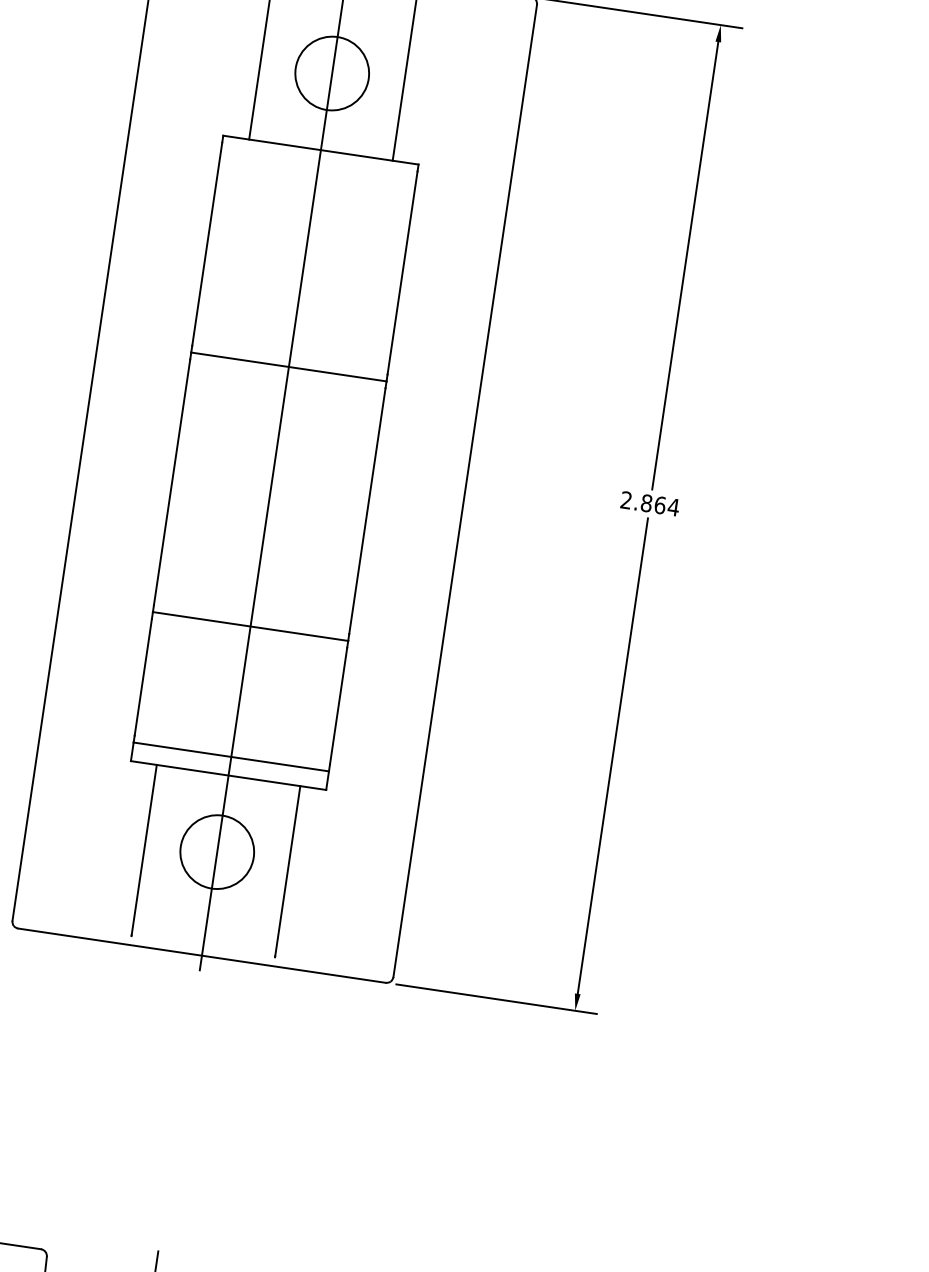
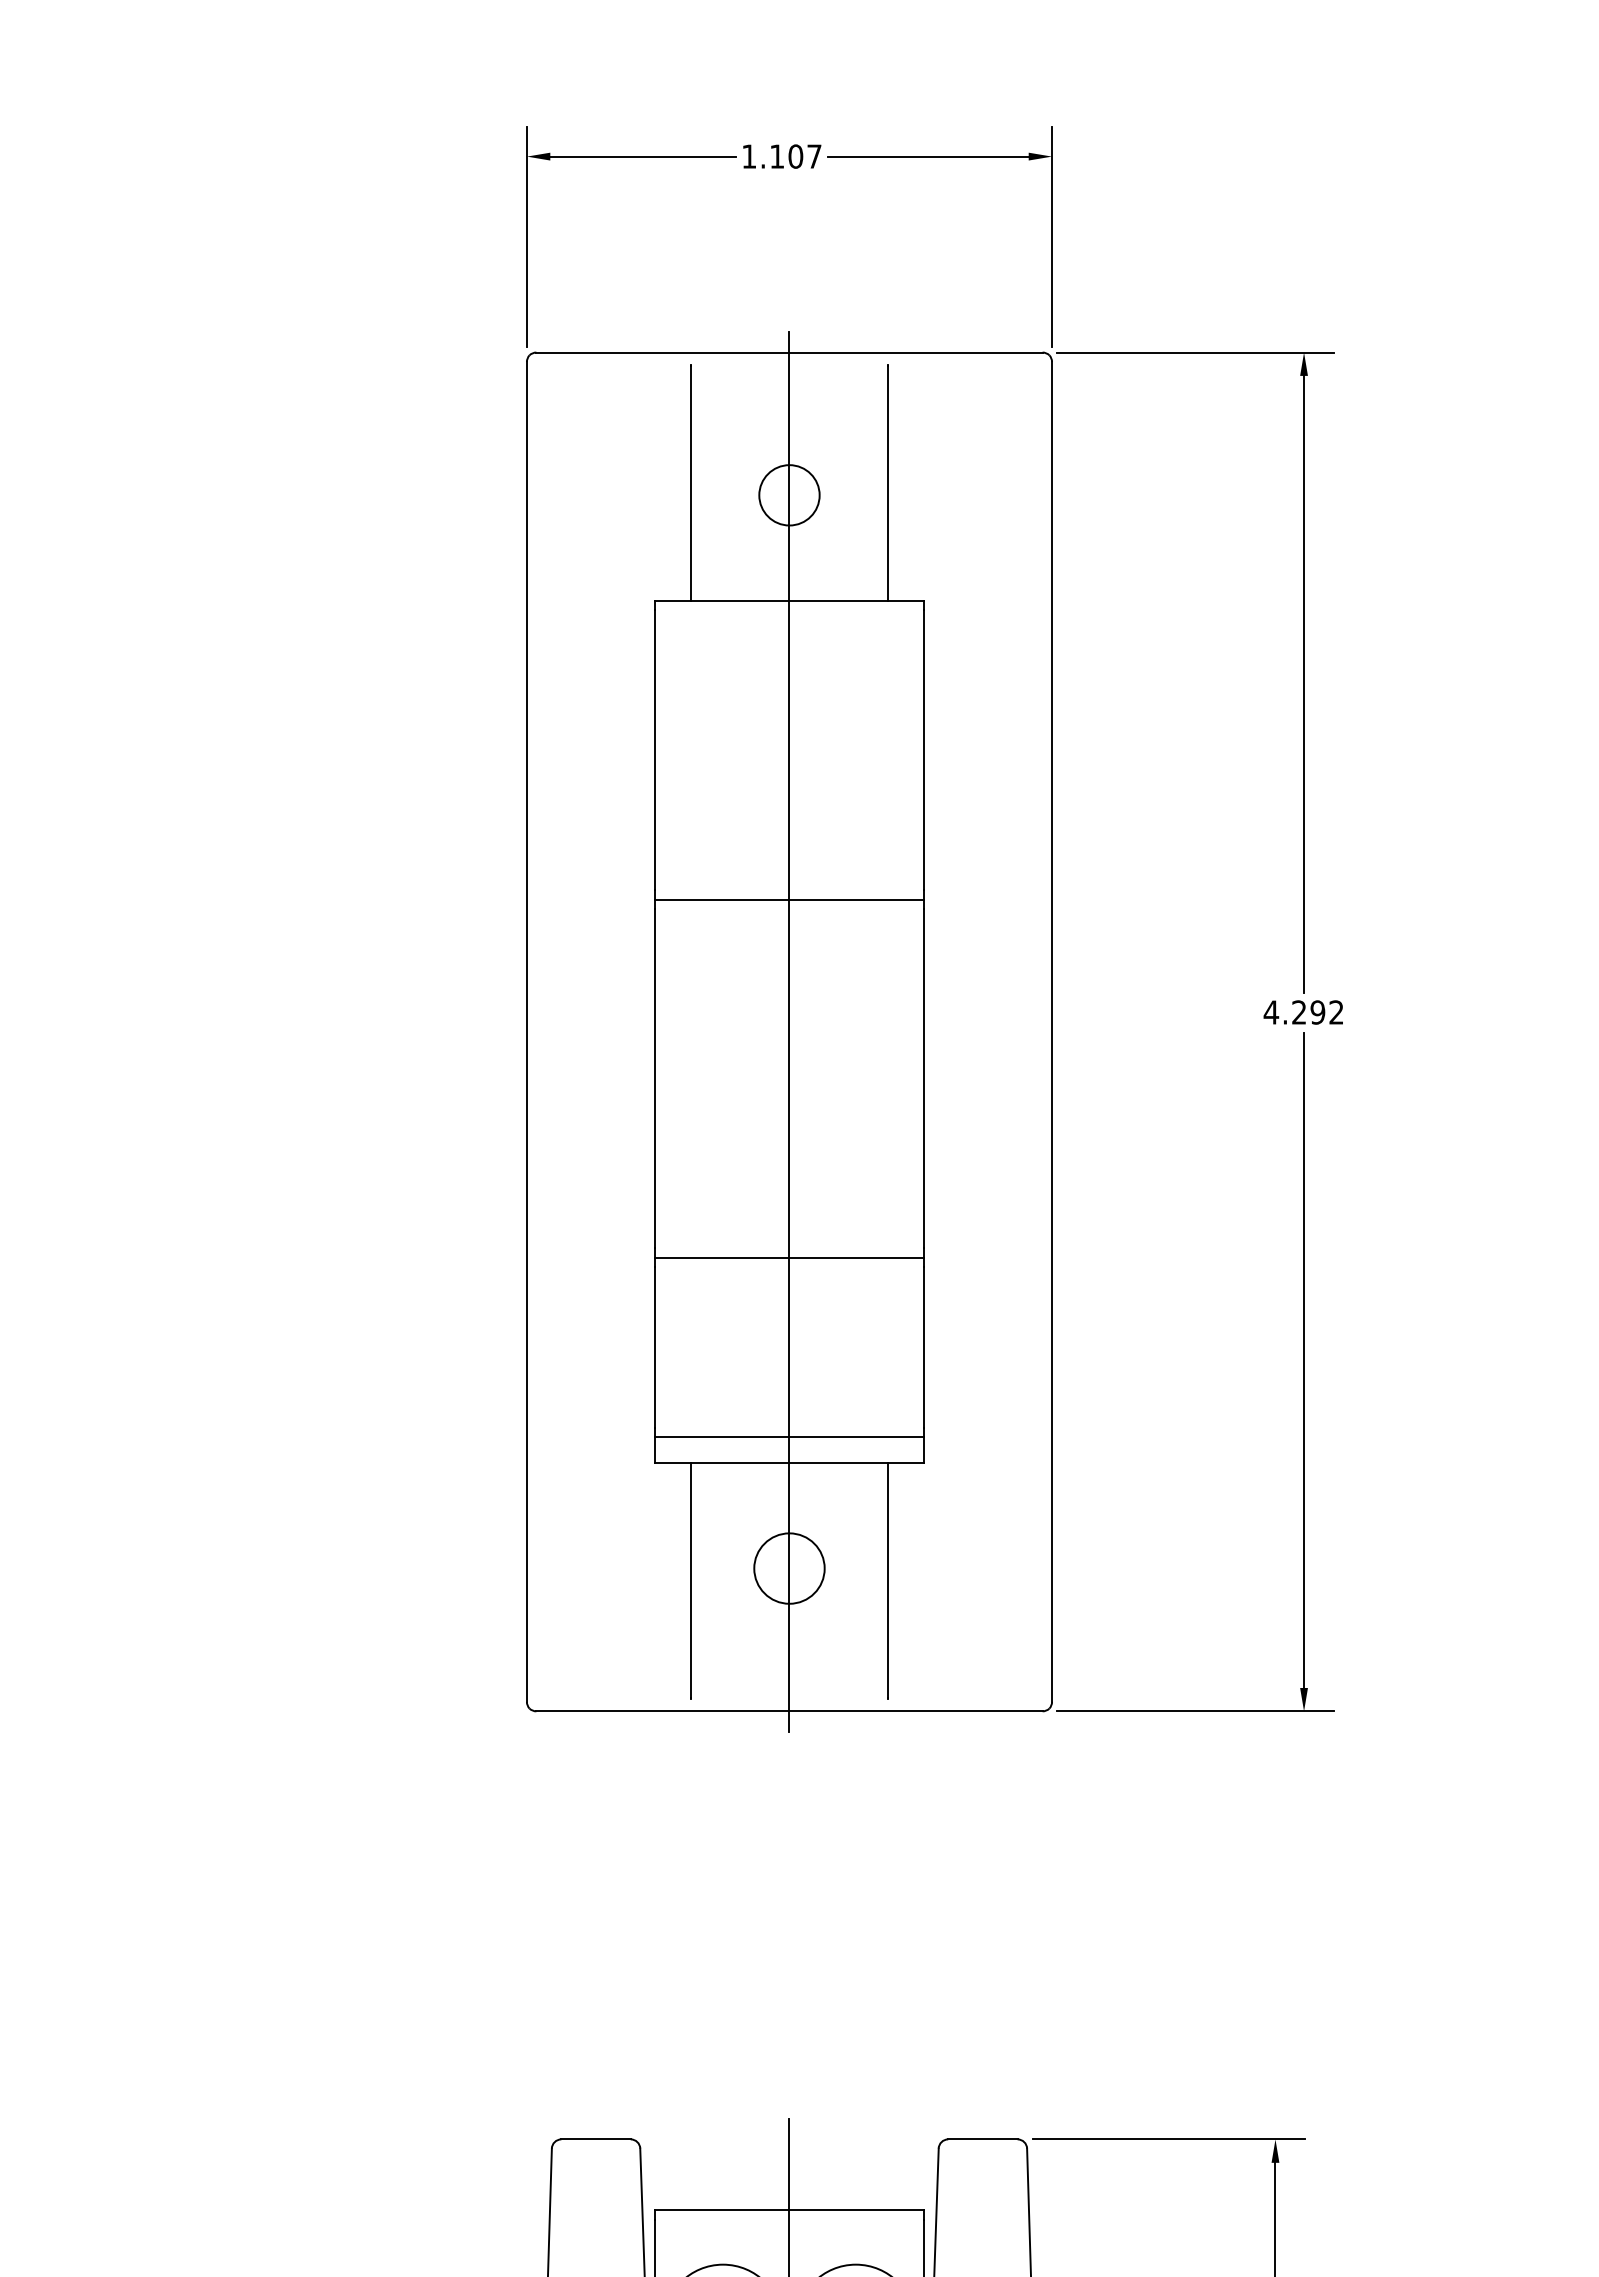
circle: (332, 73) -> (789, 495), size x0.6
text: (649, 503) -> (1303, 1012), 2.864 -> 4.292
circle: (217, 852) -> (789, 1568), size x0.7

